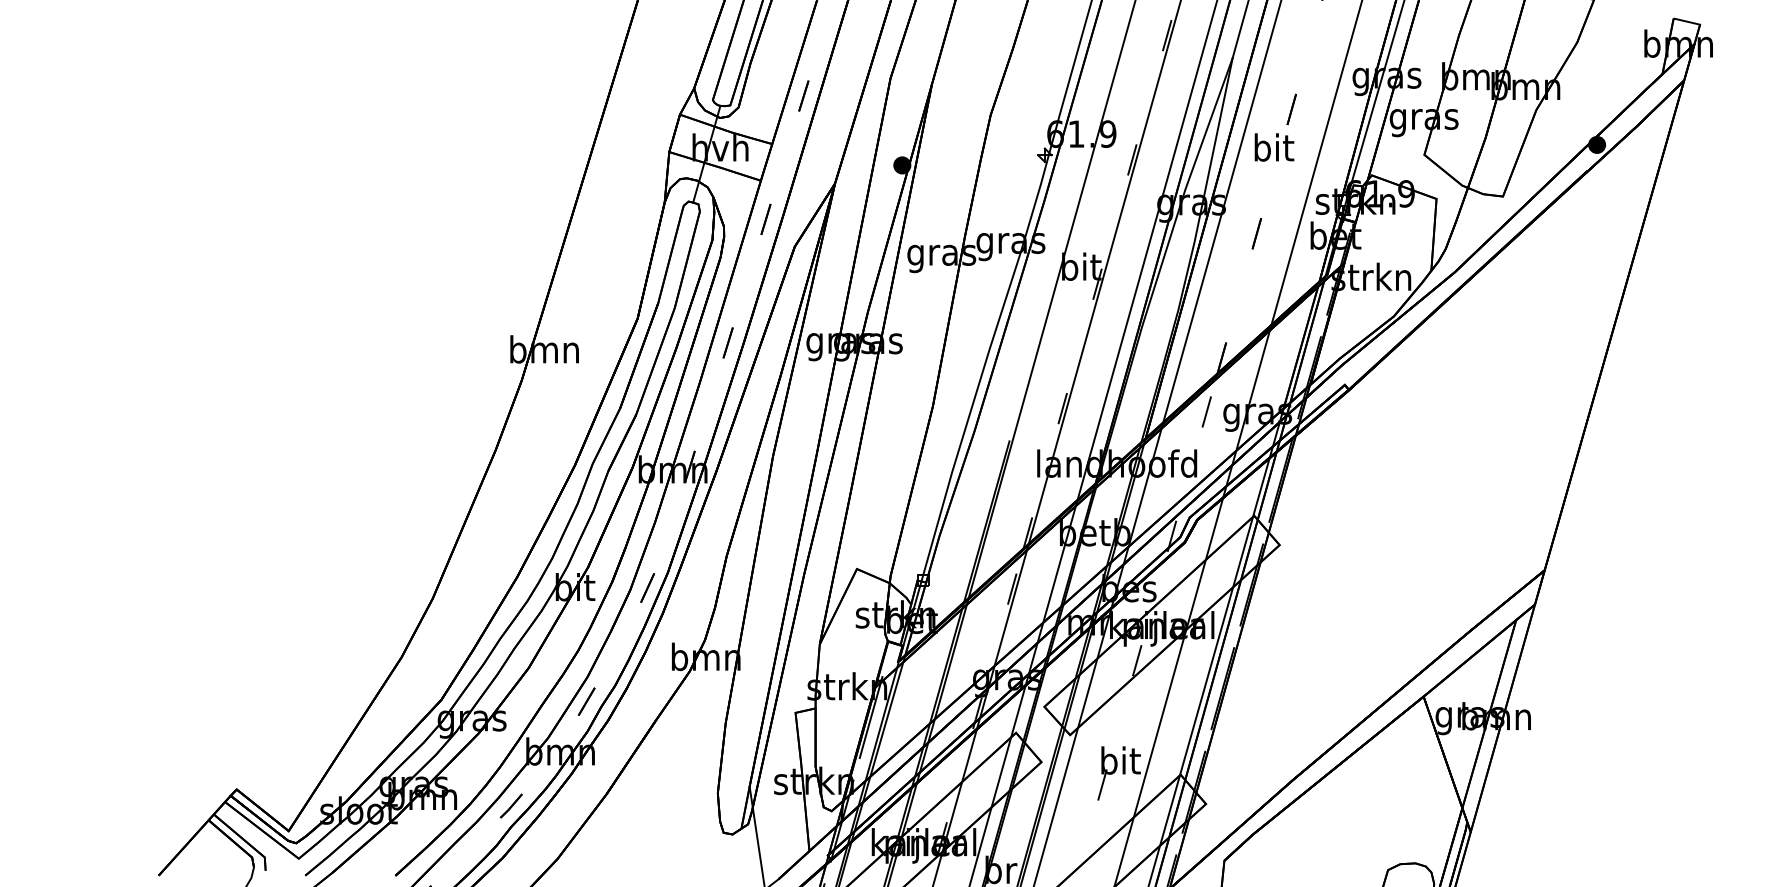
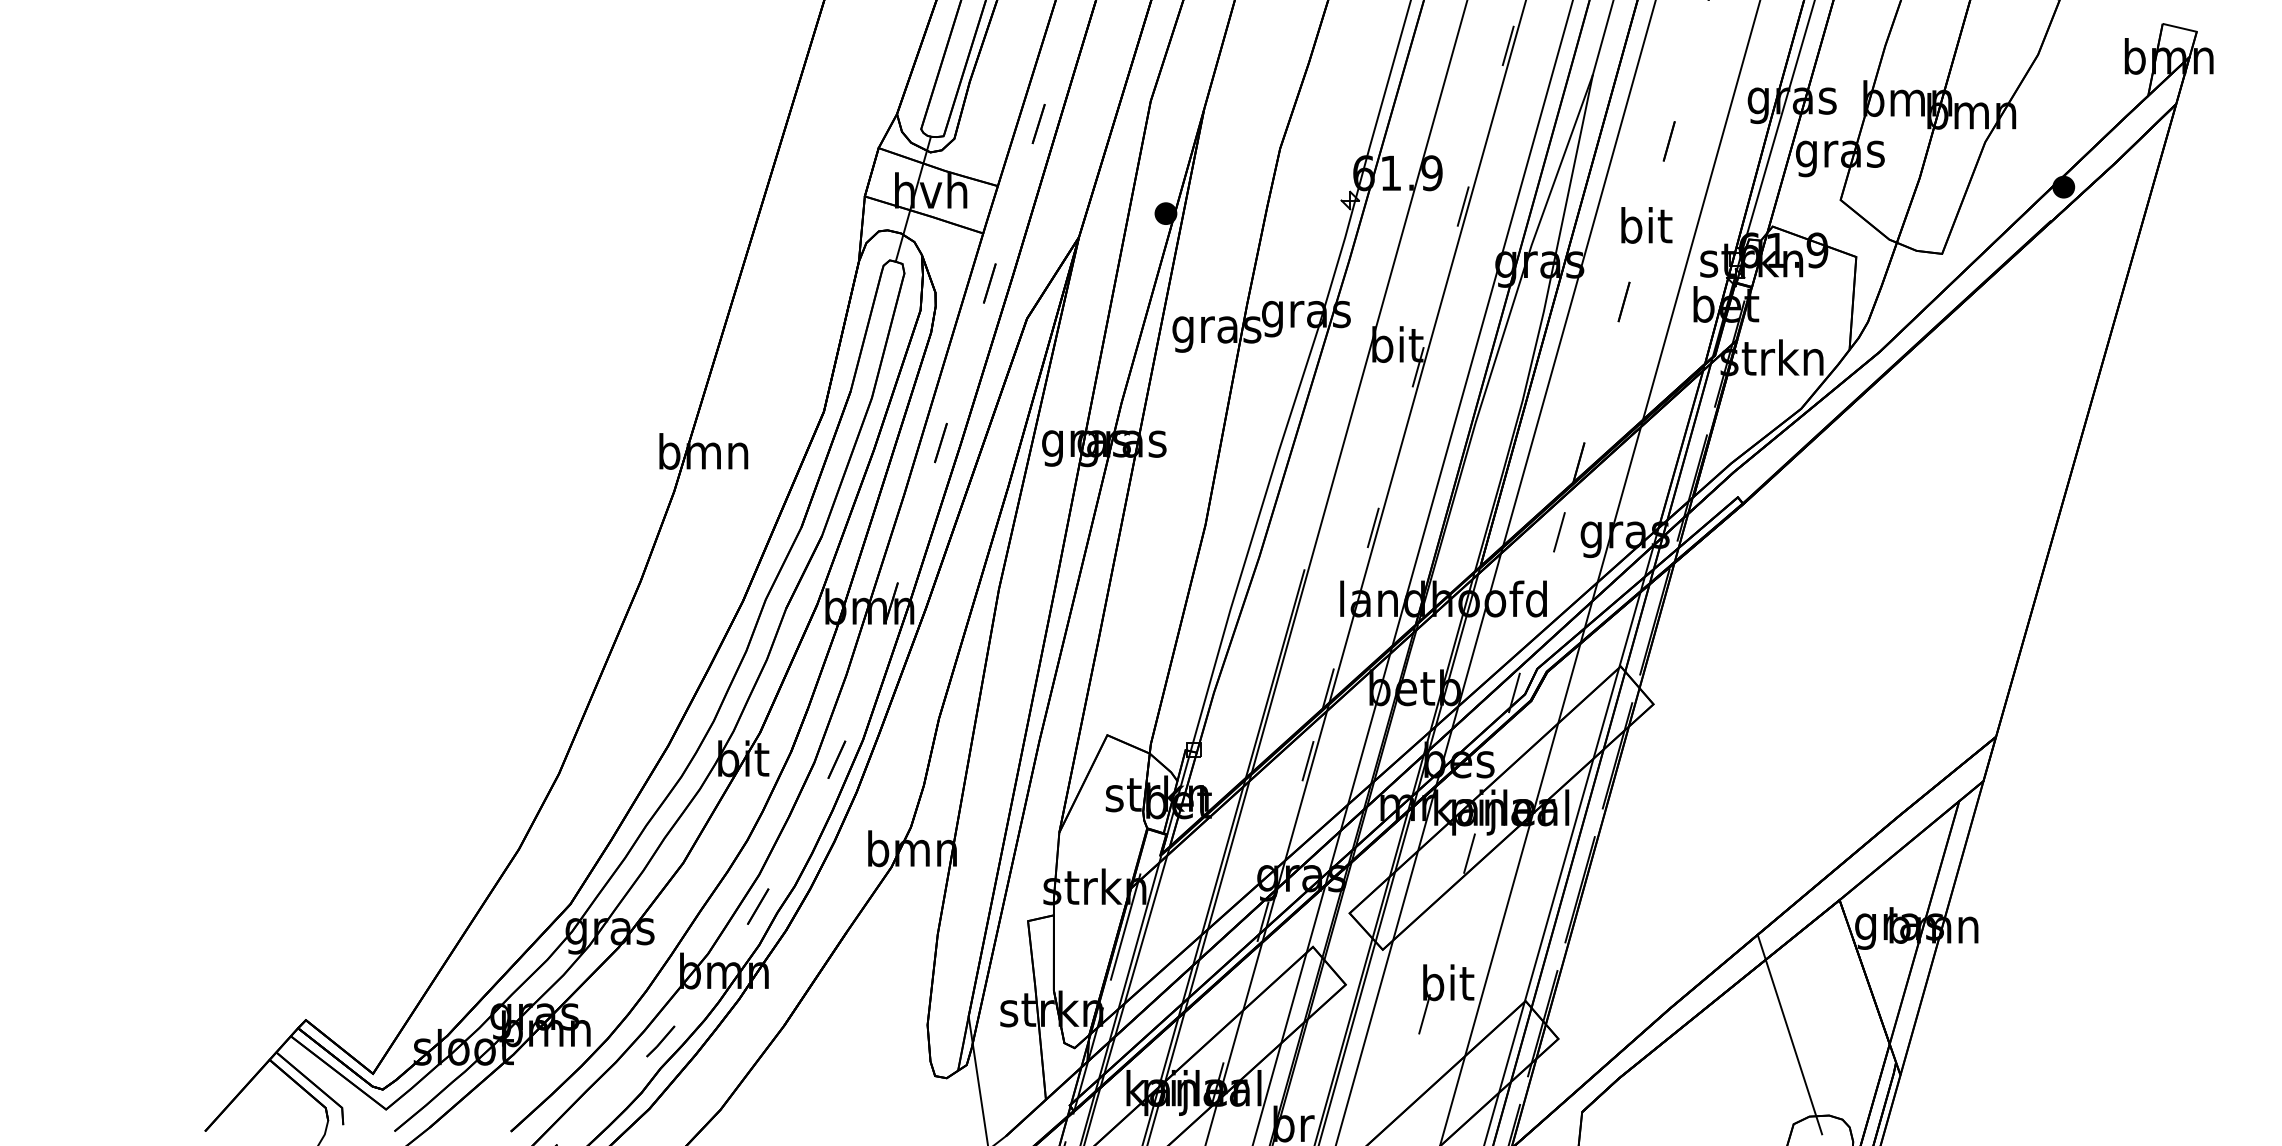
text: (1274, 147) -> (1646, 225), moved
line: (1385, 800) -> (1790, 1034), added

